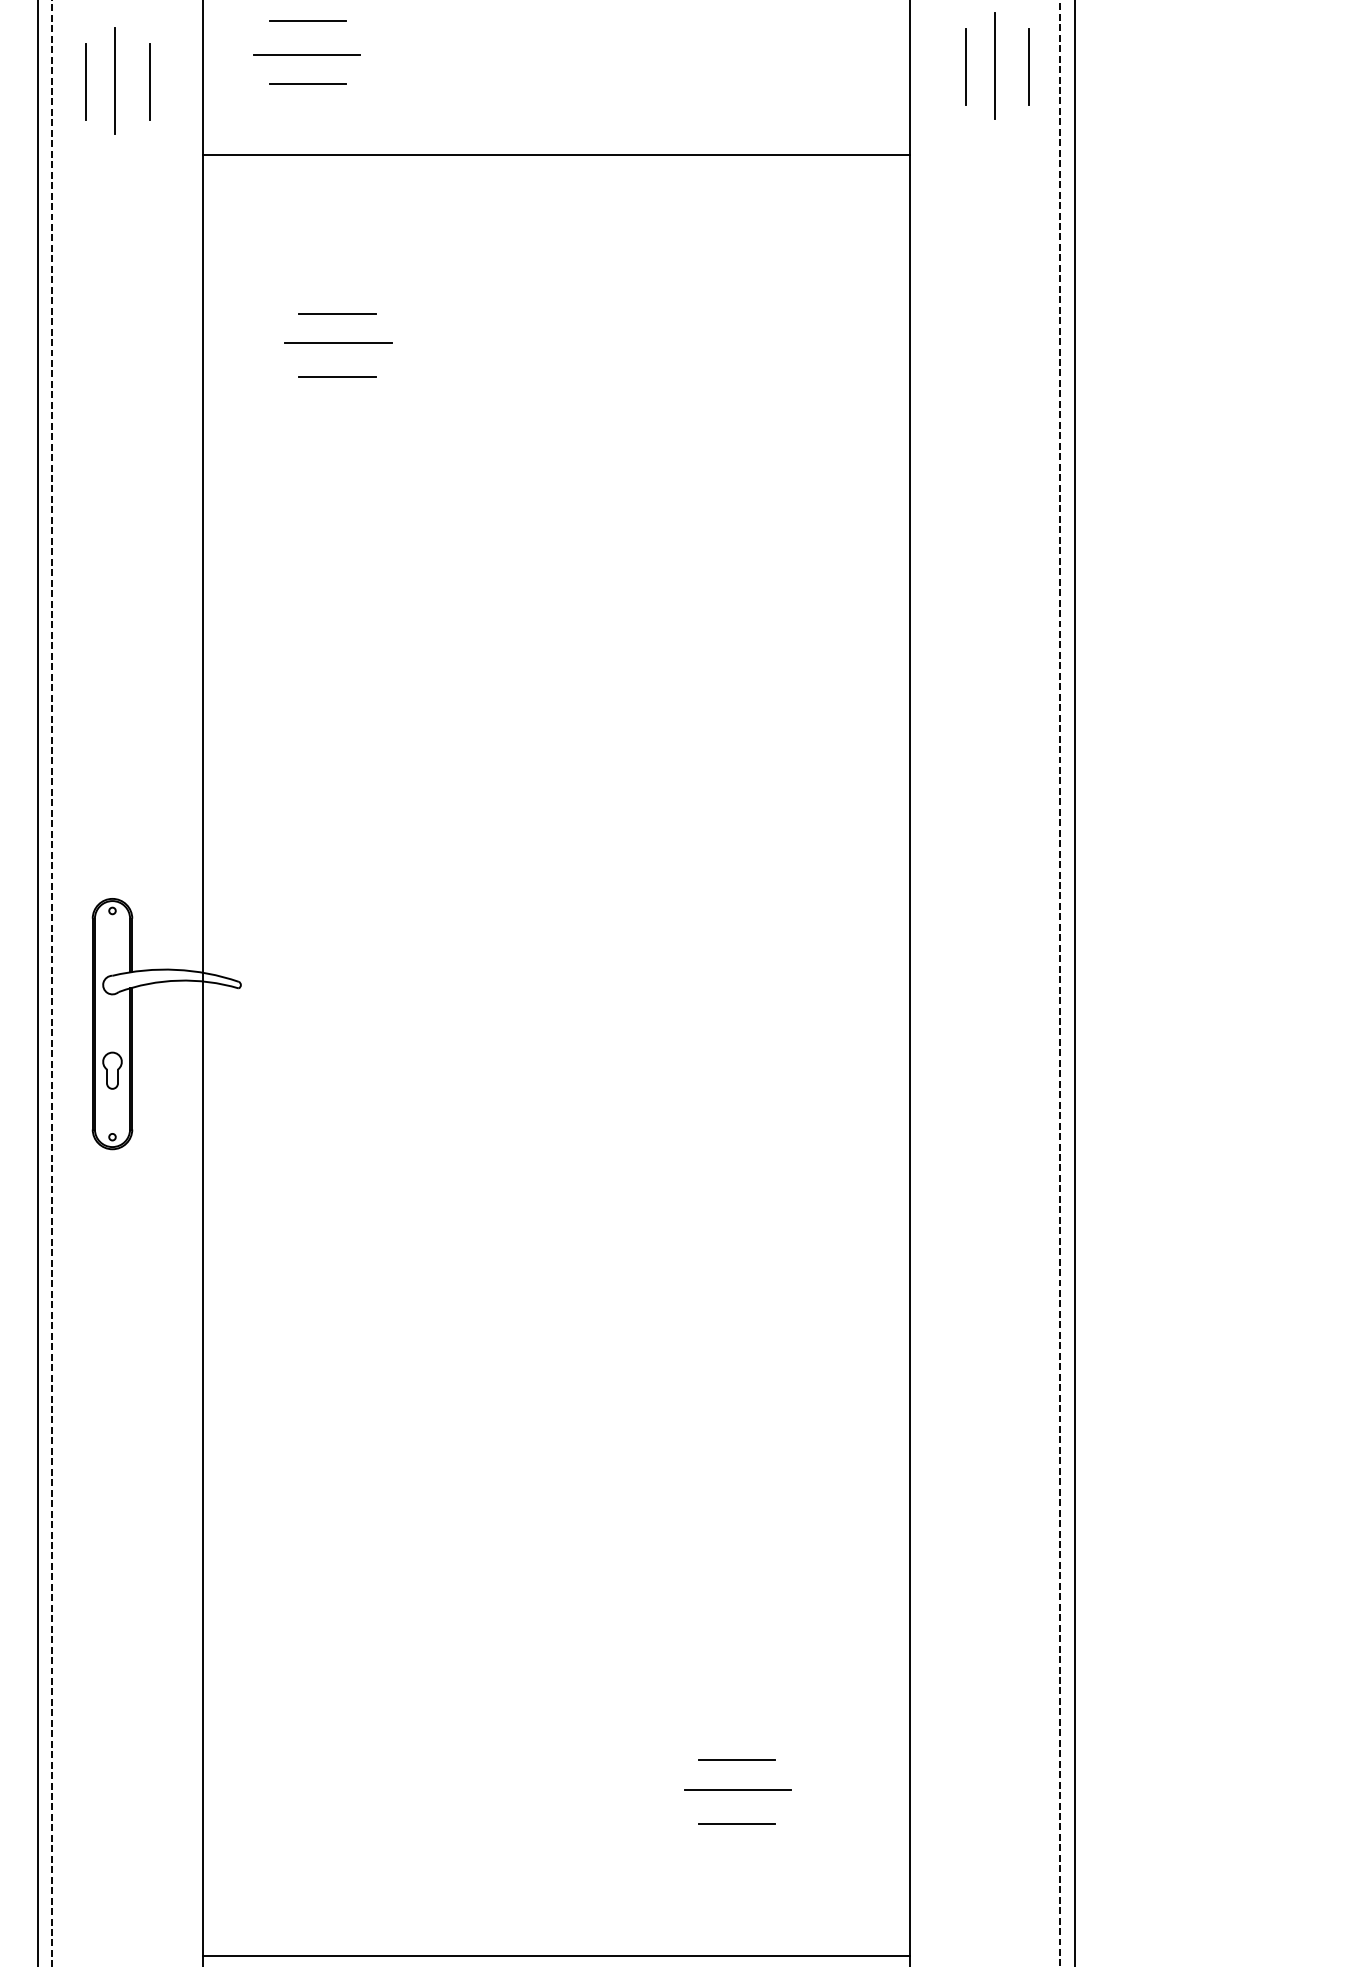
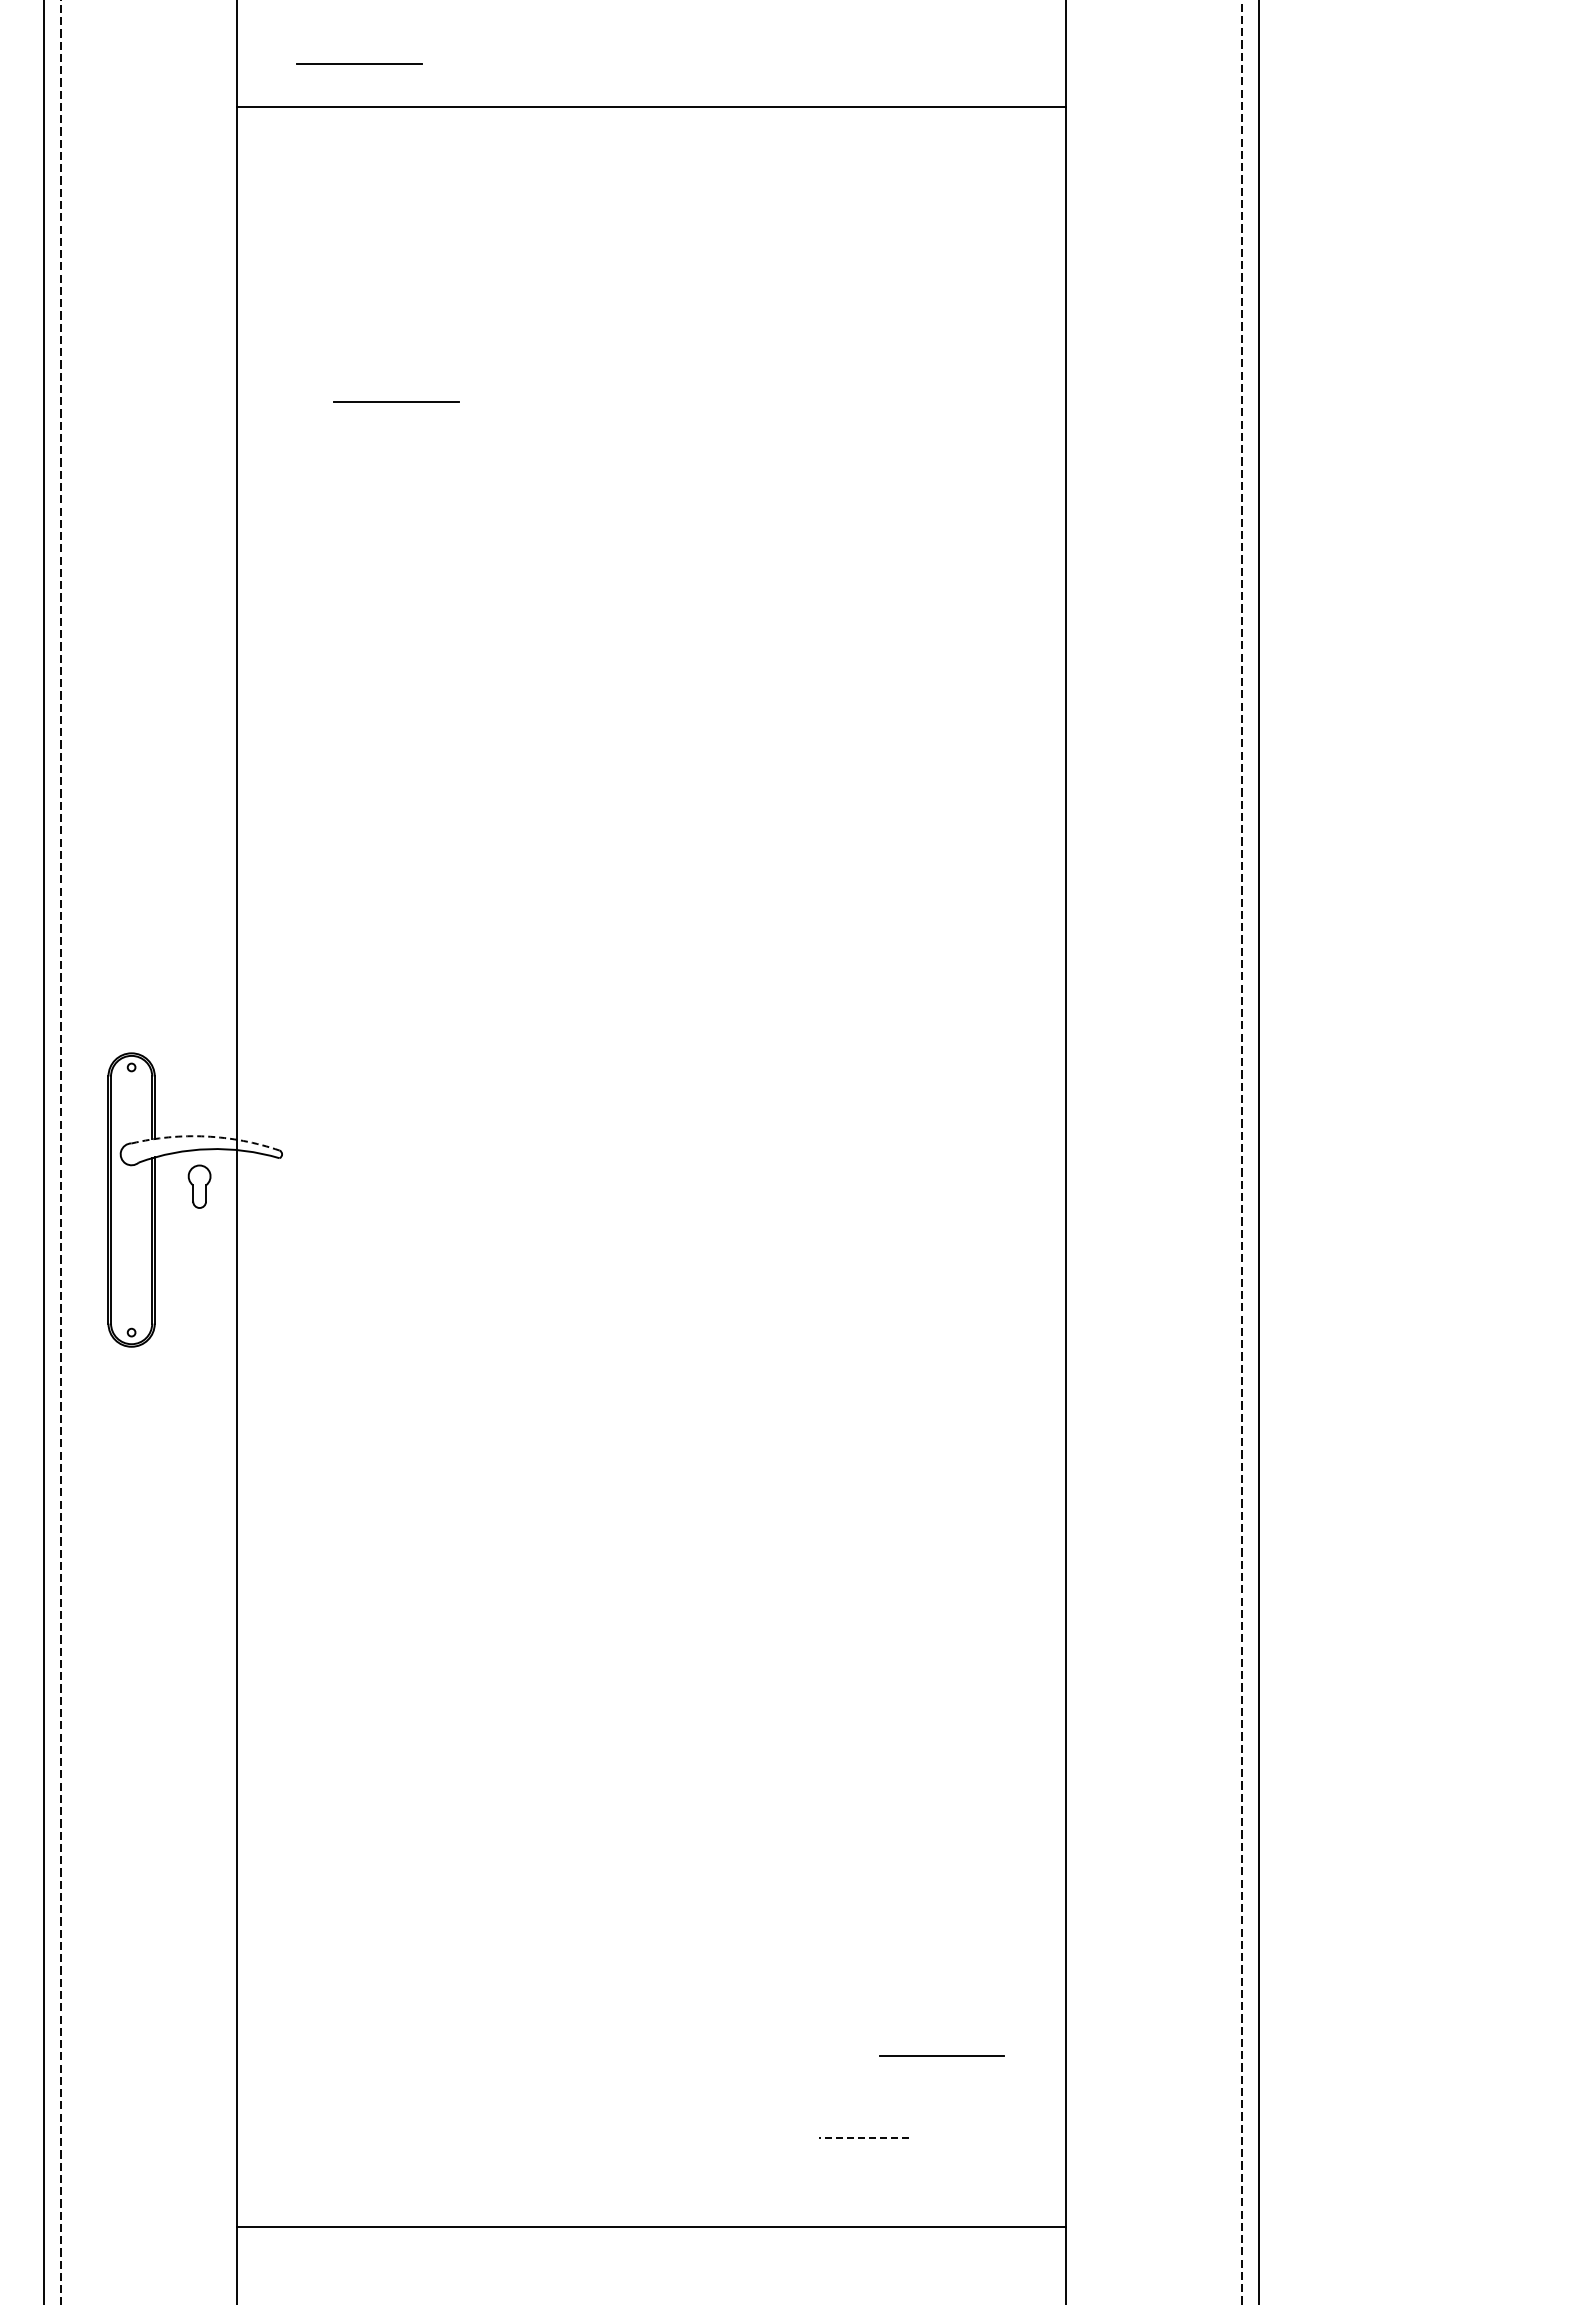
line: (307, 20) -> (360, 23), removed
line: (994, 66) -> (1165, 77), removed
line: (965, 67) -> (1131, 78), removed
line: (1029, 67) -> (1206, 78), removed
line: (114, 80) -> (134, 94), removed
line: (85, 81) -> (100, 95), removed
line: (149, 81) -> (175, 95), removed
line: (307, 84) -> (360, 98), removed
line: (556, 155) -> (651, 107), moved
line: (337, 313) -> (395, 367), removed
line: (337, 376) -> (395, 441), removed
arc: (176, 969) -> (206, 1136), solid -> dashed
part: (112, 1070) -> (199, 1186), moved
line: (736, 1760) -> (863, 2063), removed
line: (737, 1788) -> (941, 2055), moved
line: (736, 1823) -> (863, 2137), solid -> dashed
line: (556, 1956) -> (651, 2227), moved

